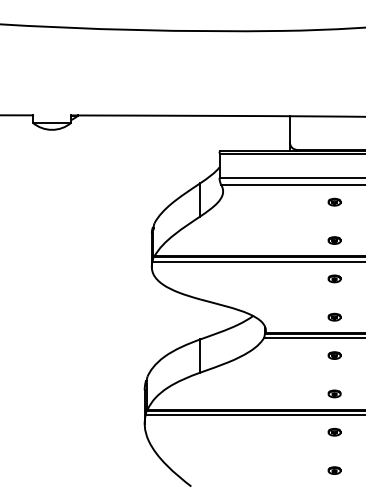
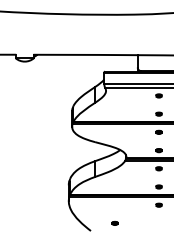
part: (333, 470) -> (114, 223), moved

